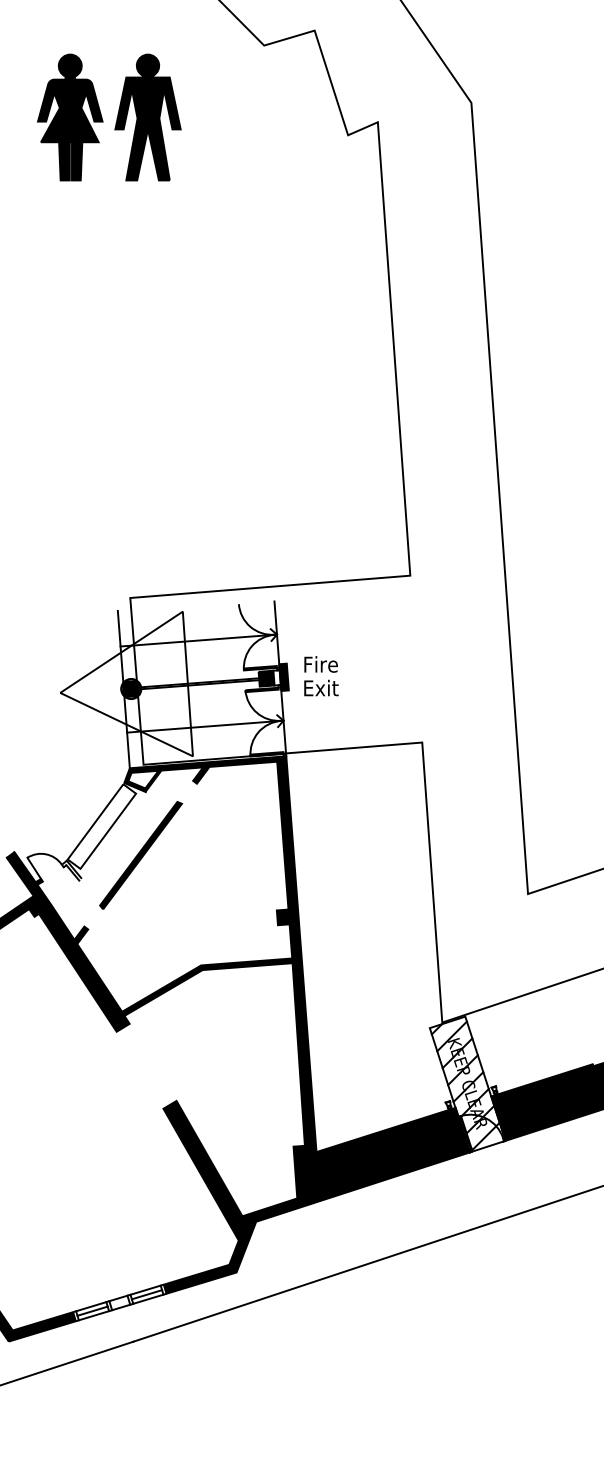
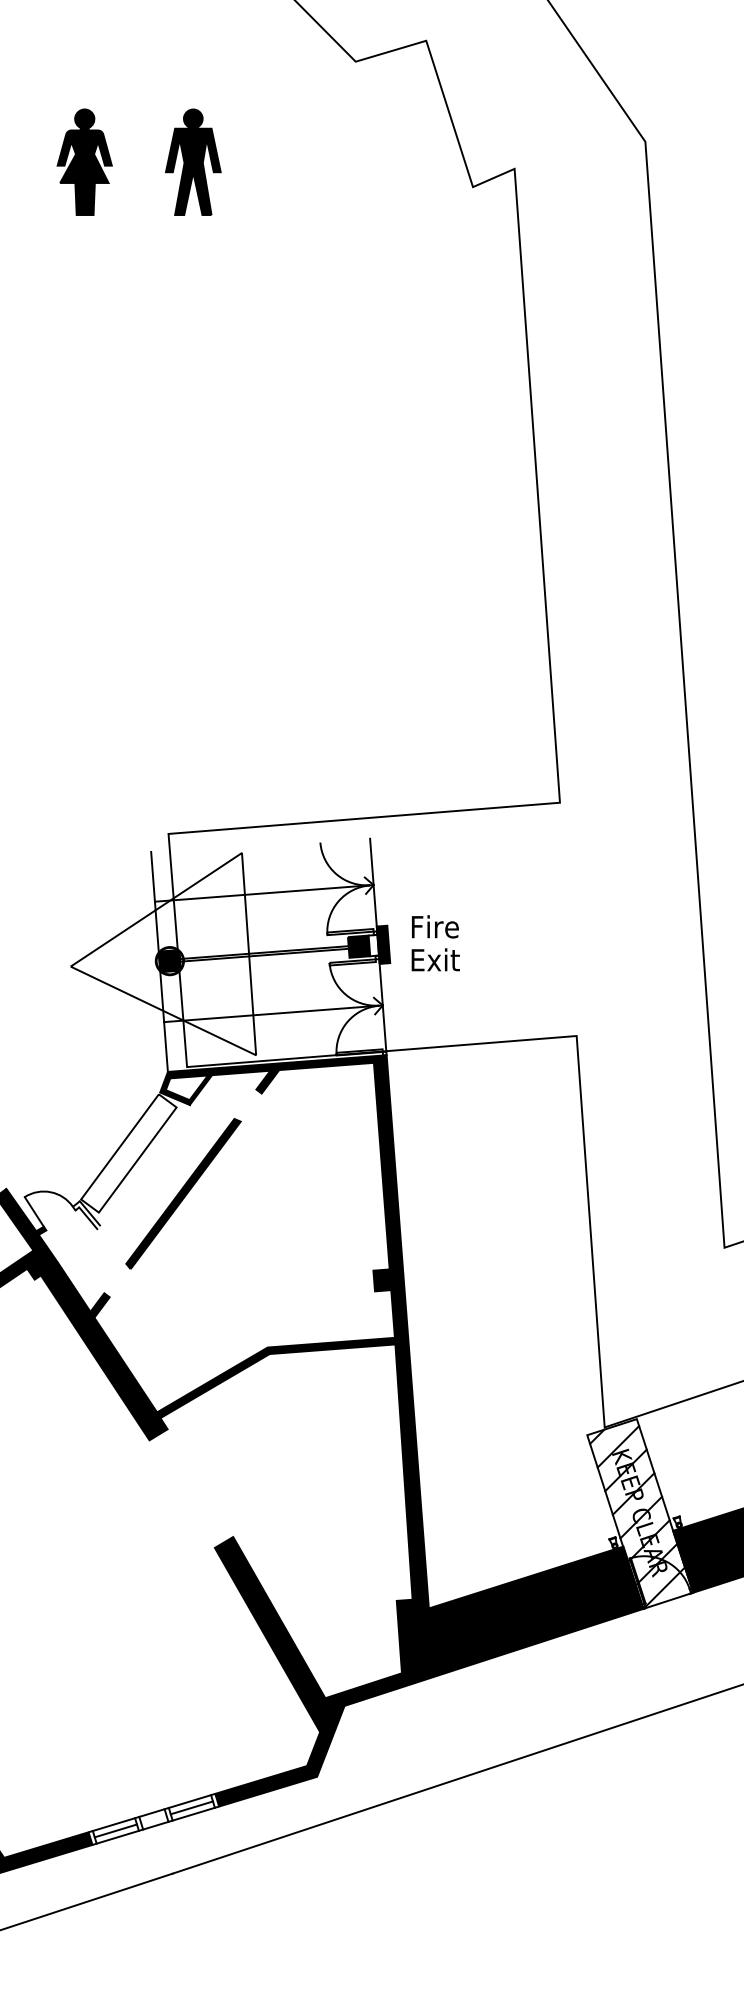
part: (70, 117) -> (84, 162), size x0.6
part: (147, 117) -> (192, 162), size x0.6

